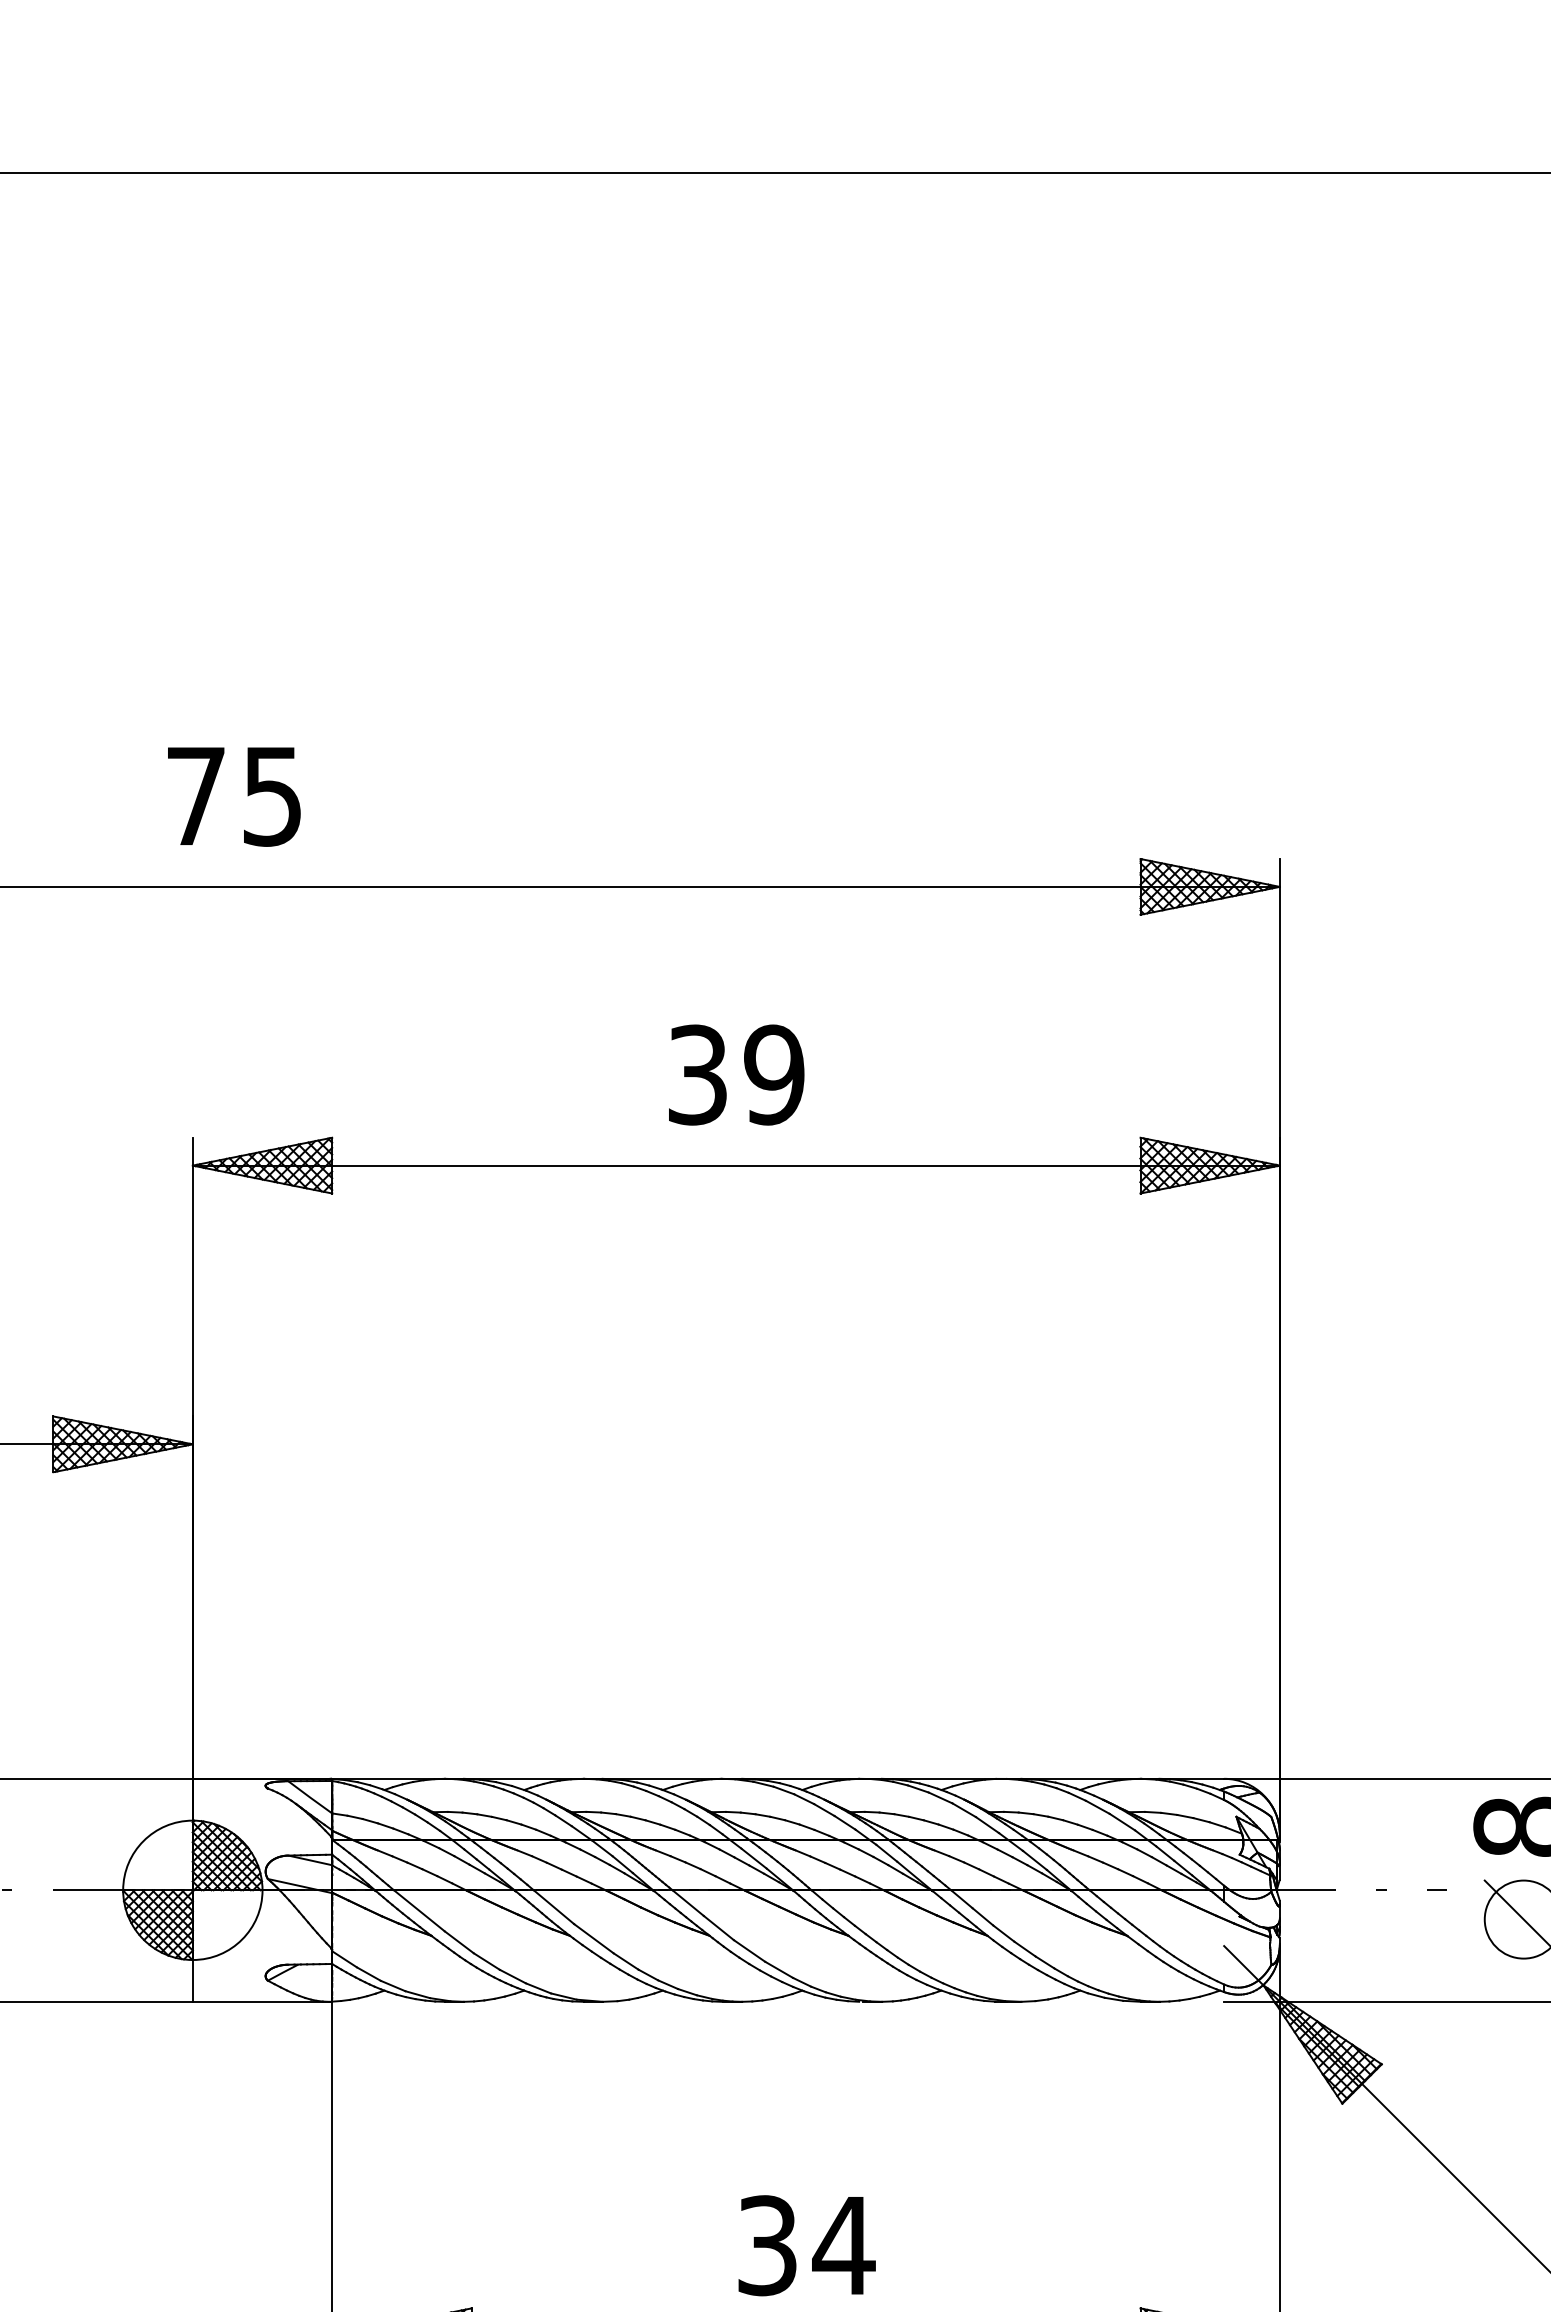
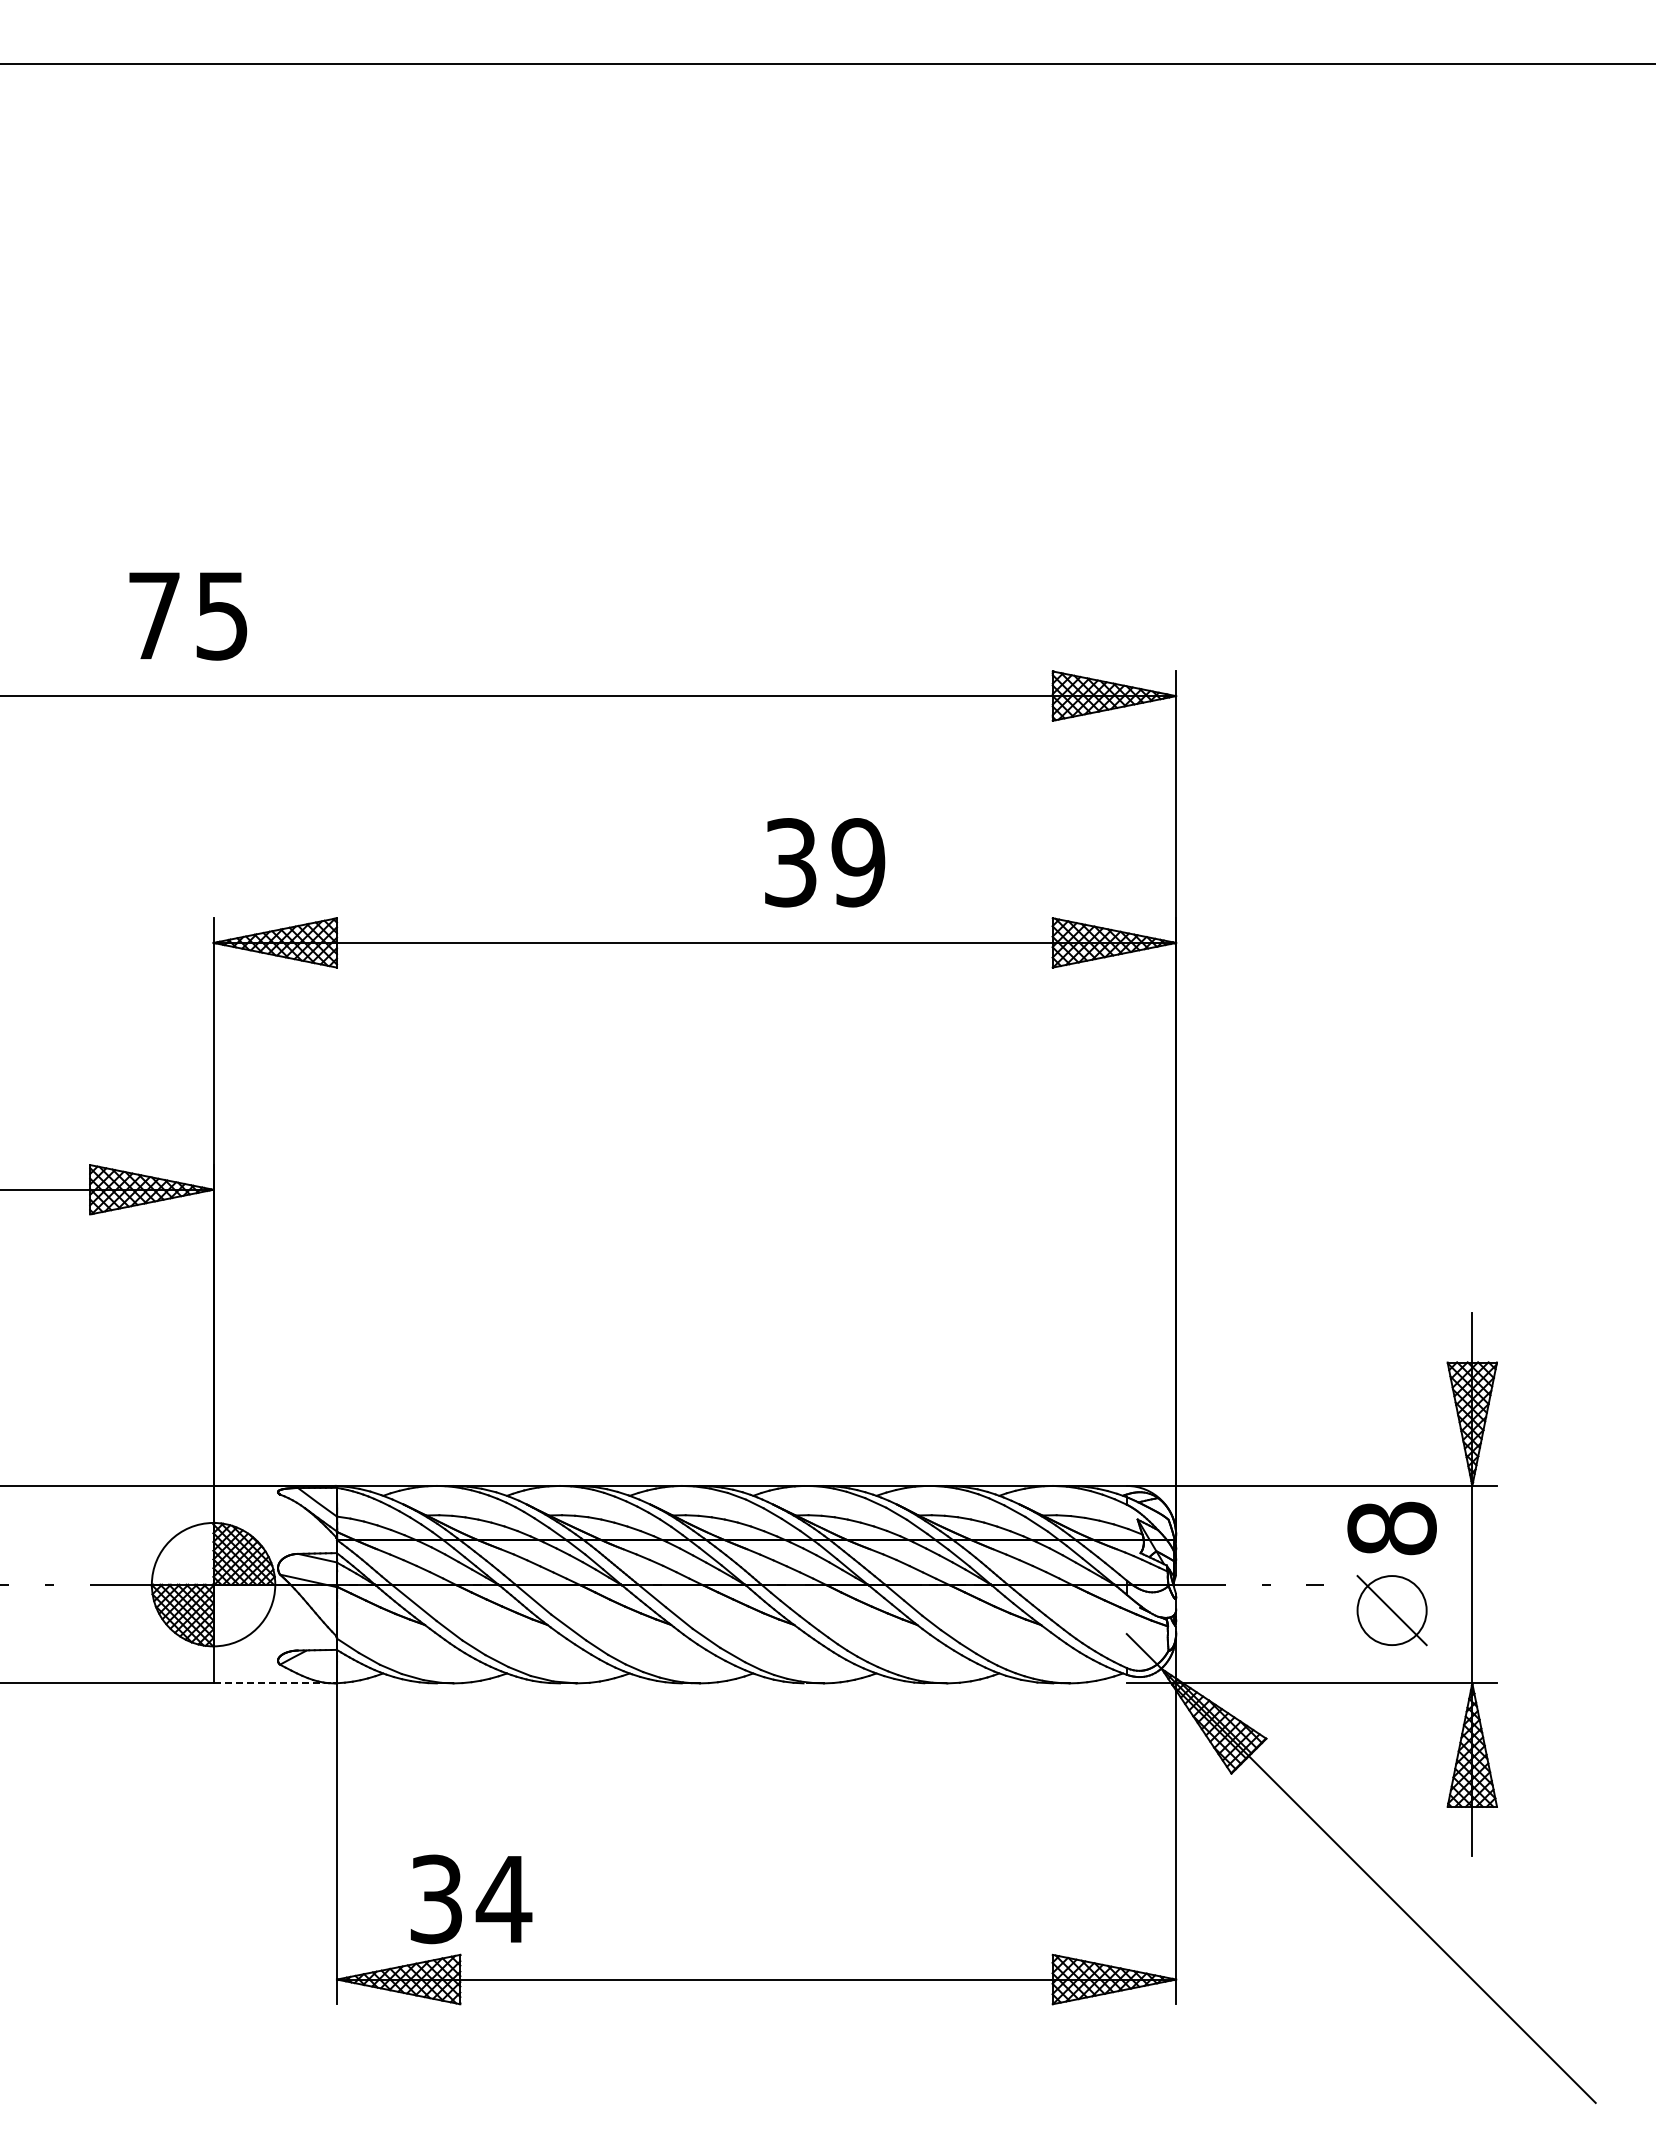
text: (234, 796) -> (188, 616), moved
text: (737, 1074) -> (825, 862), moved
line: (261, 2001) -> (274, 1683), solid -> dashed
text: (807, 2245) -> (471, 1899), moved

